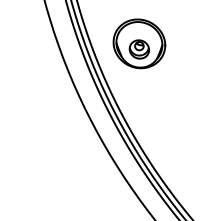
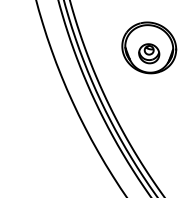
part: (139, 43) -> (149, 47), moved

